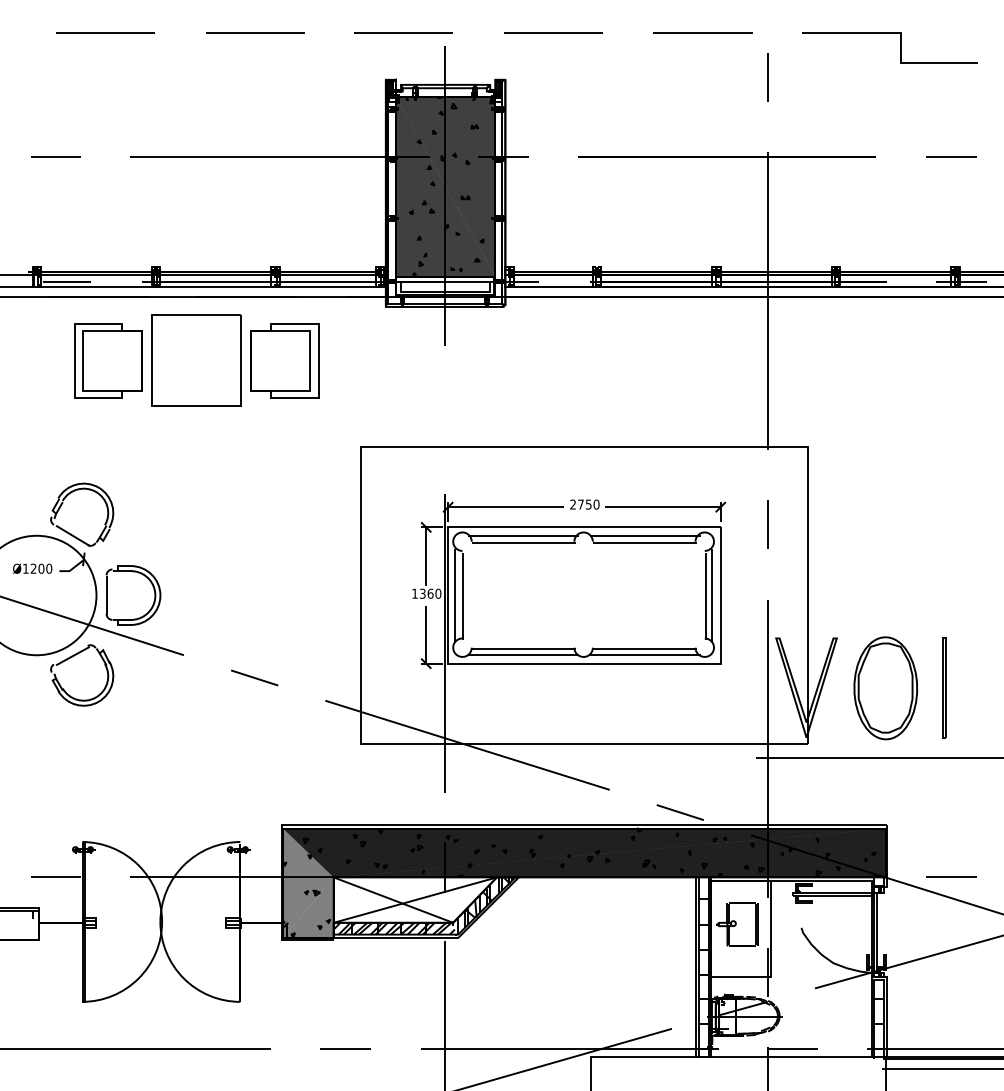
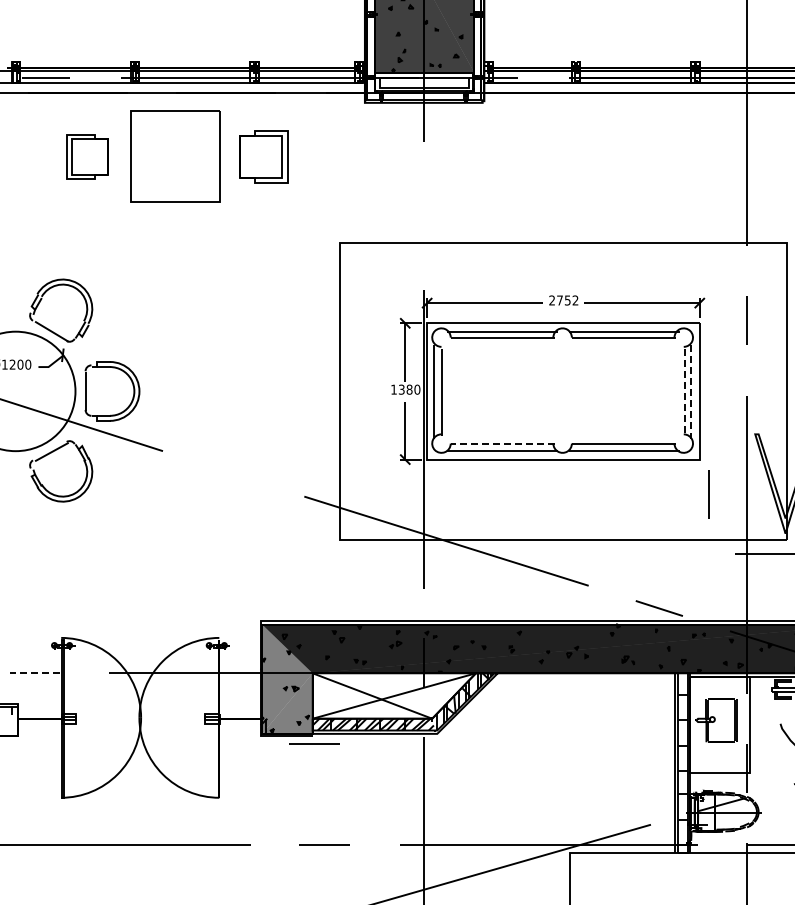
part: (108, 360) -> (87, 156), size x0.6
part: (284, 360) -> (263, 156), size x0.7
text: (596, 504) -> (575, 300), 2750 -> 2752
text: (430, 593) -> (409, 389), 1360 -> 1380
line: (705, 596) -> (684, 392), solid -> dashed
line: (712, 596) -> (691, 392), solid -> dashed
line: (523, 648) -> (502, 444), solid -> dashed
line: (254, 677) -> (233, 473), removed
line: (729, 698) -> (708, 494), added
line: (55, 877) -> (34, 673), solid -> dashed
line: (335, 947) -> (314, 743), added

